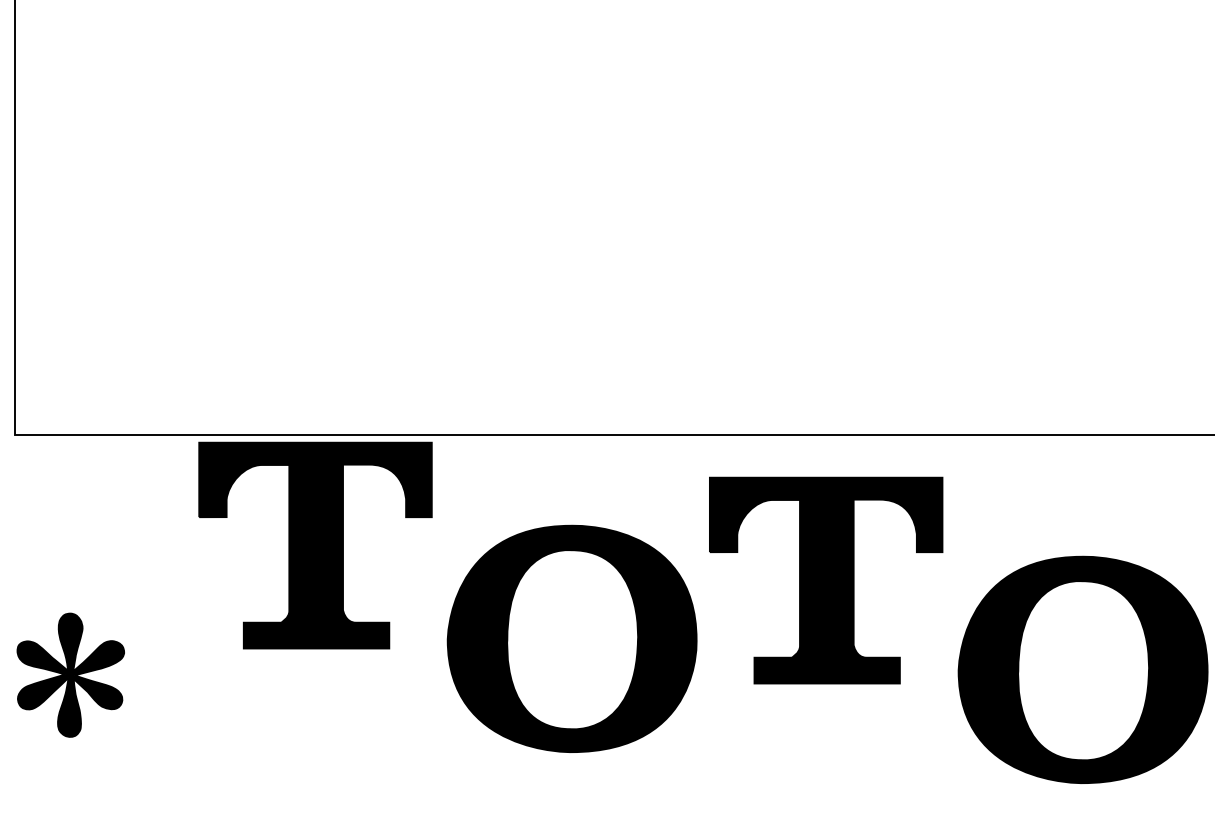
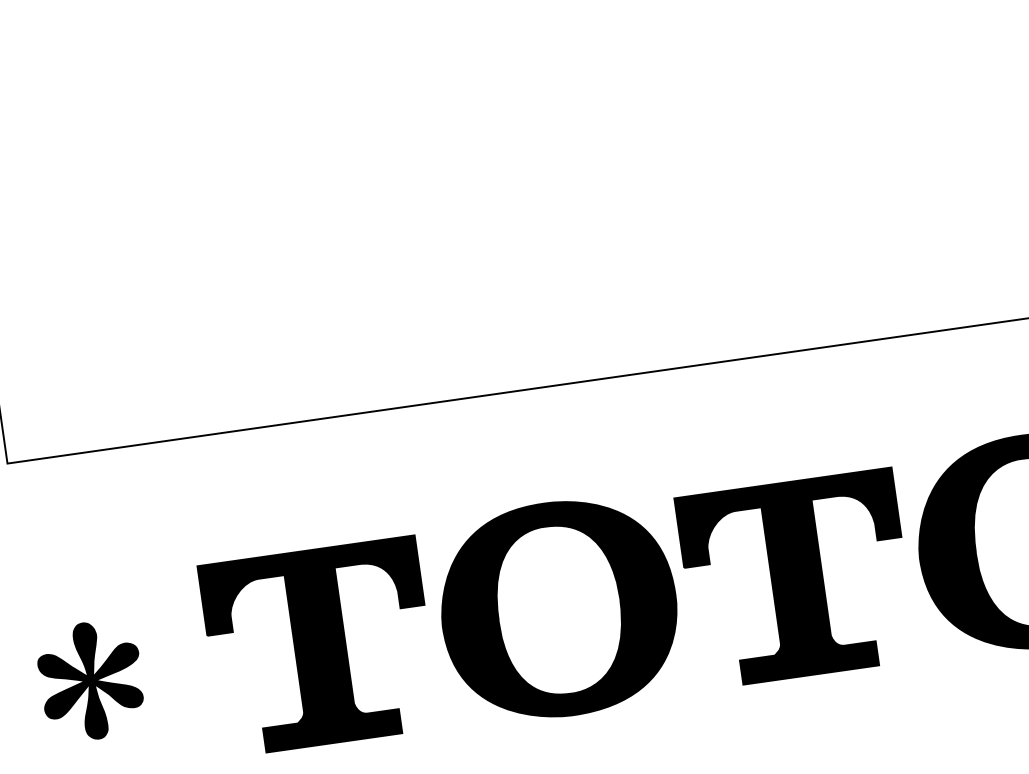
part: (315, 545) -> (319, 646), moved
part: (826, 580) -> (796, 578), moved
part: (571, 638) -> (558, 609), moved

